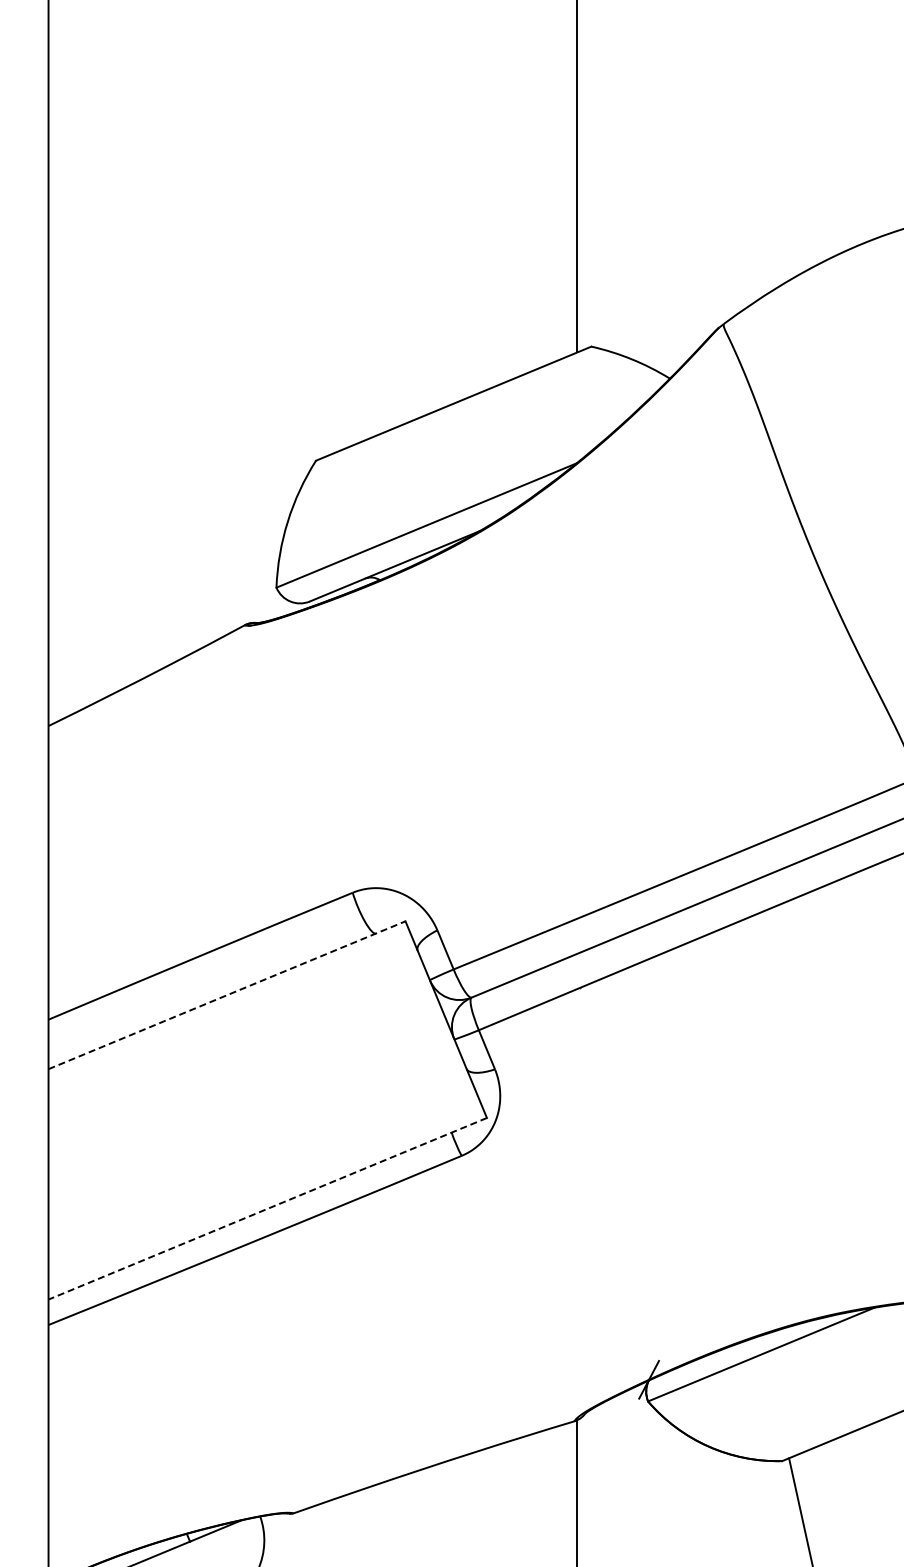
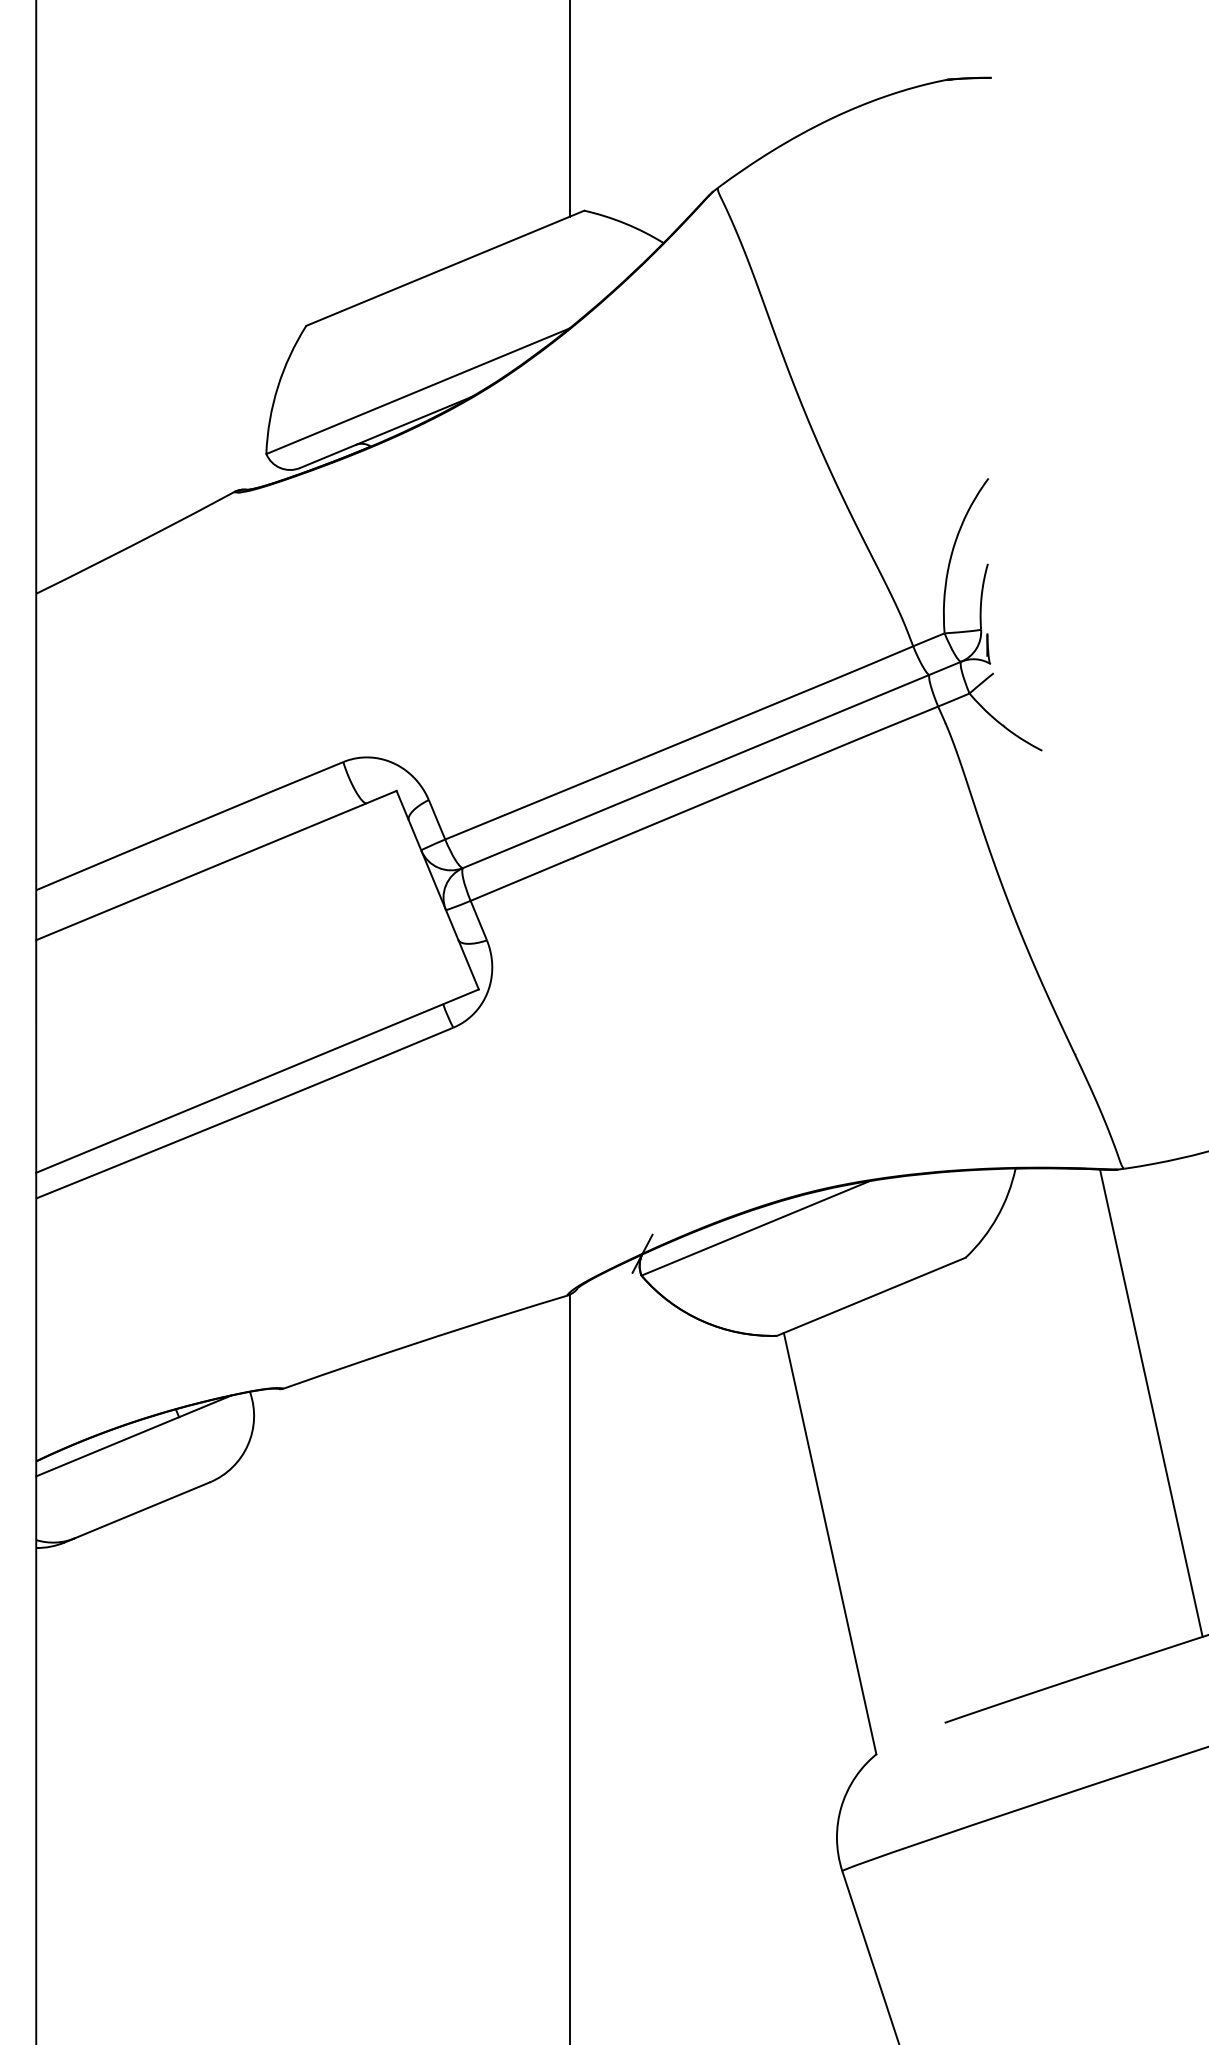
line: (227, 995) -> (216, 865), dashed -> solid
line: (267, 1209) -> (257, 1081), dashed -> solid

